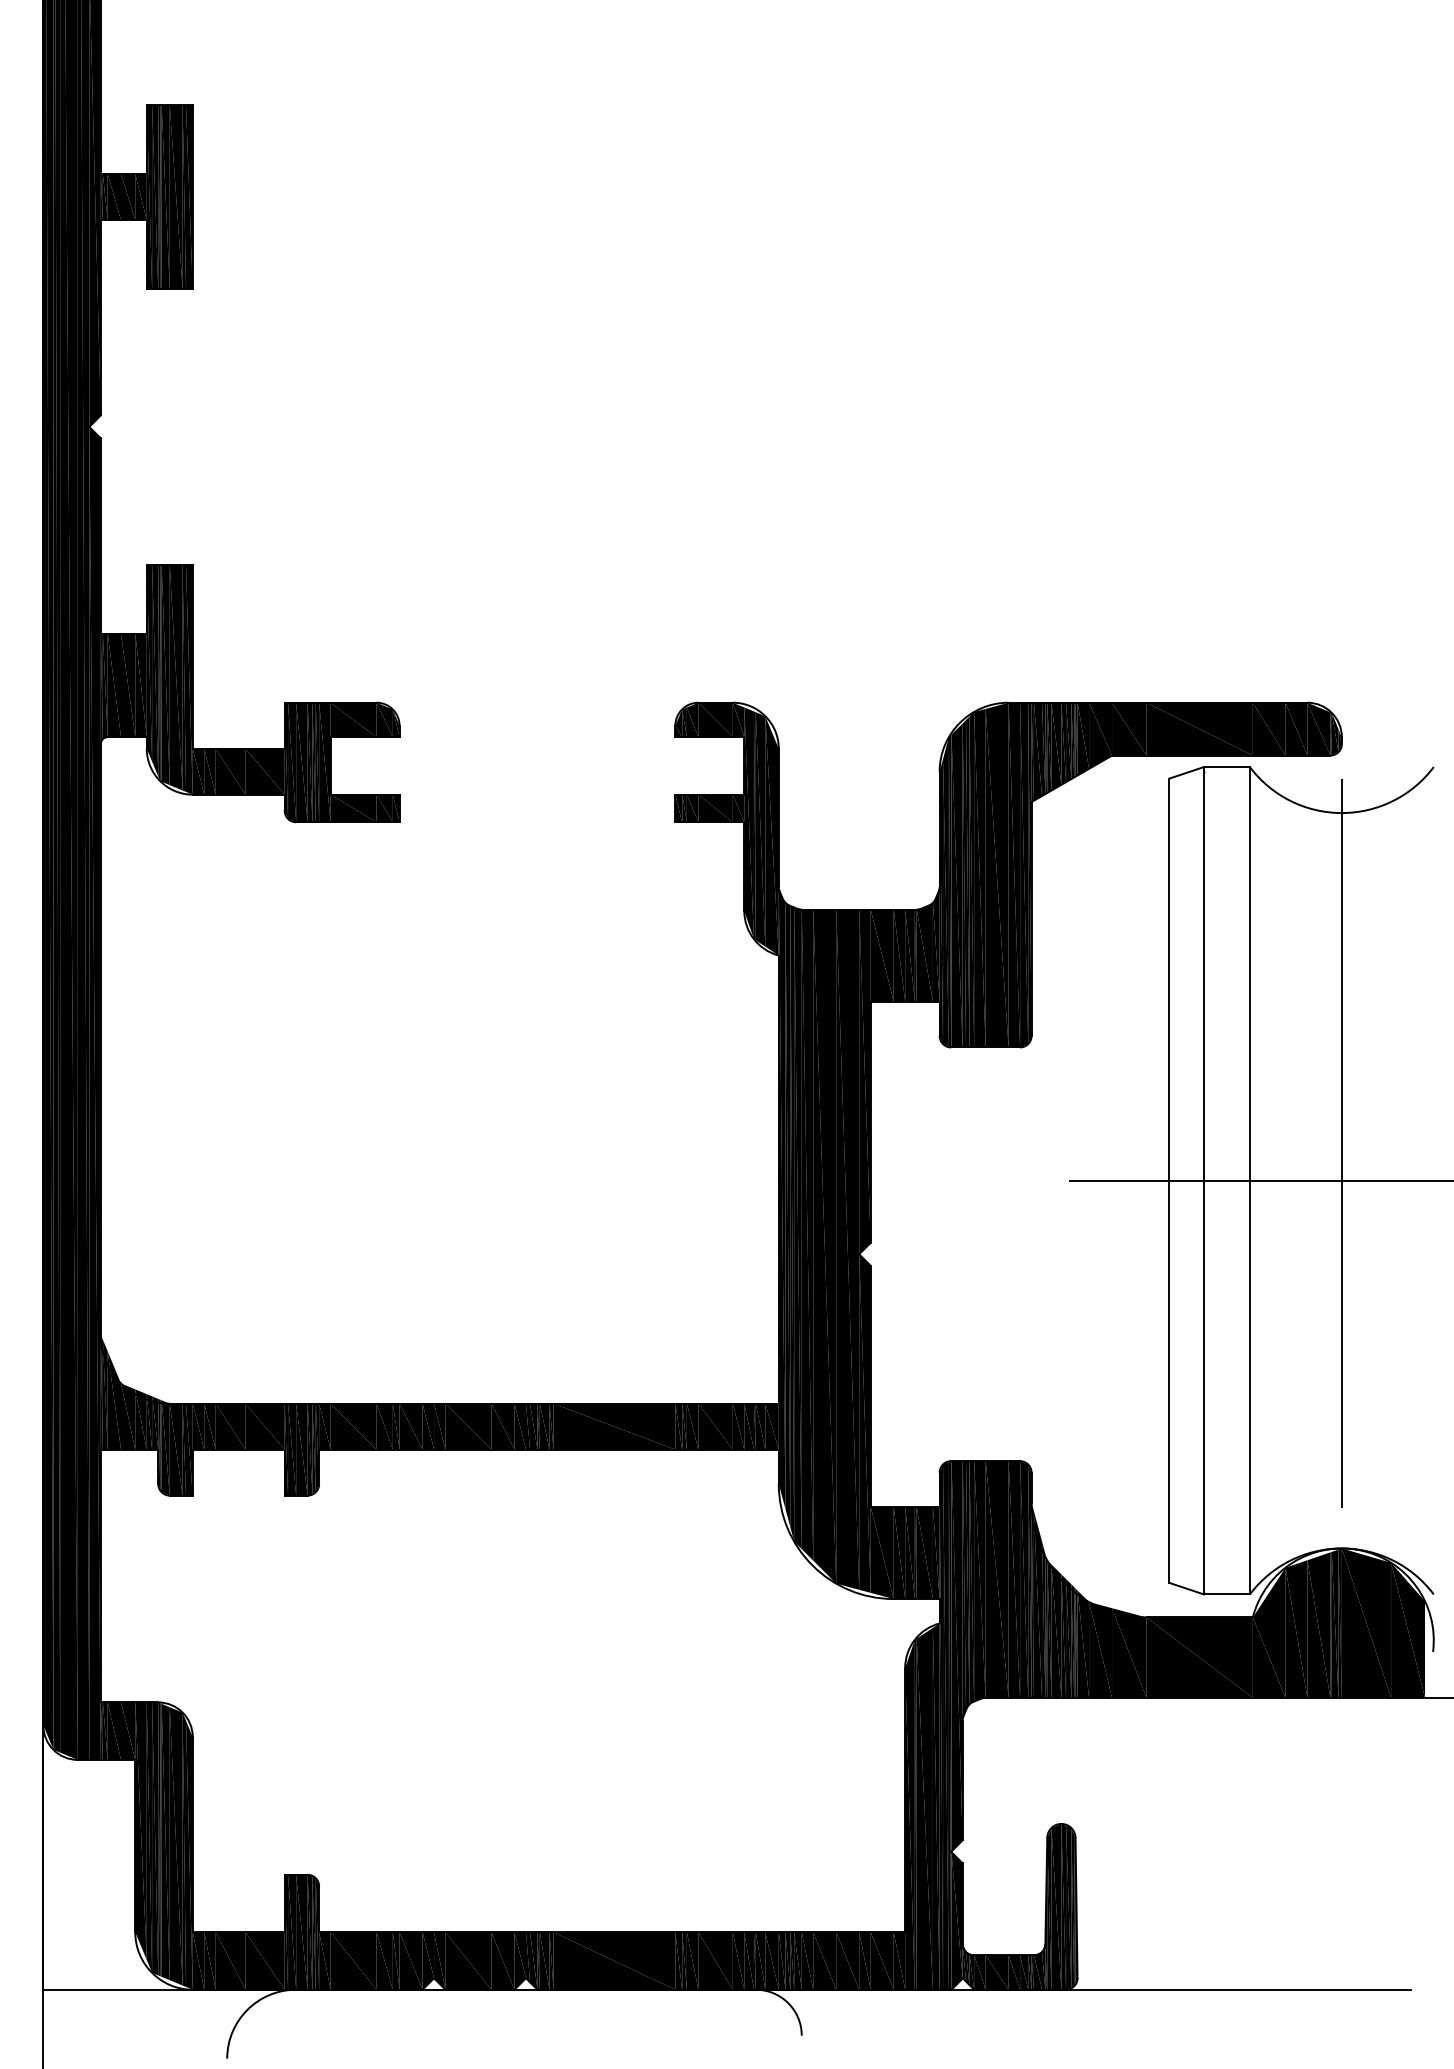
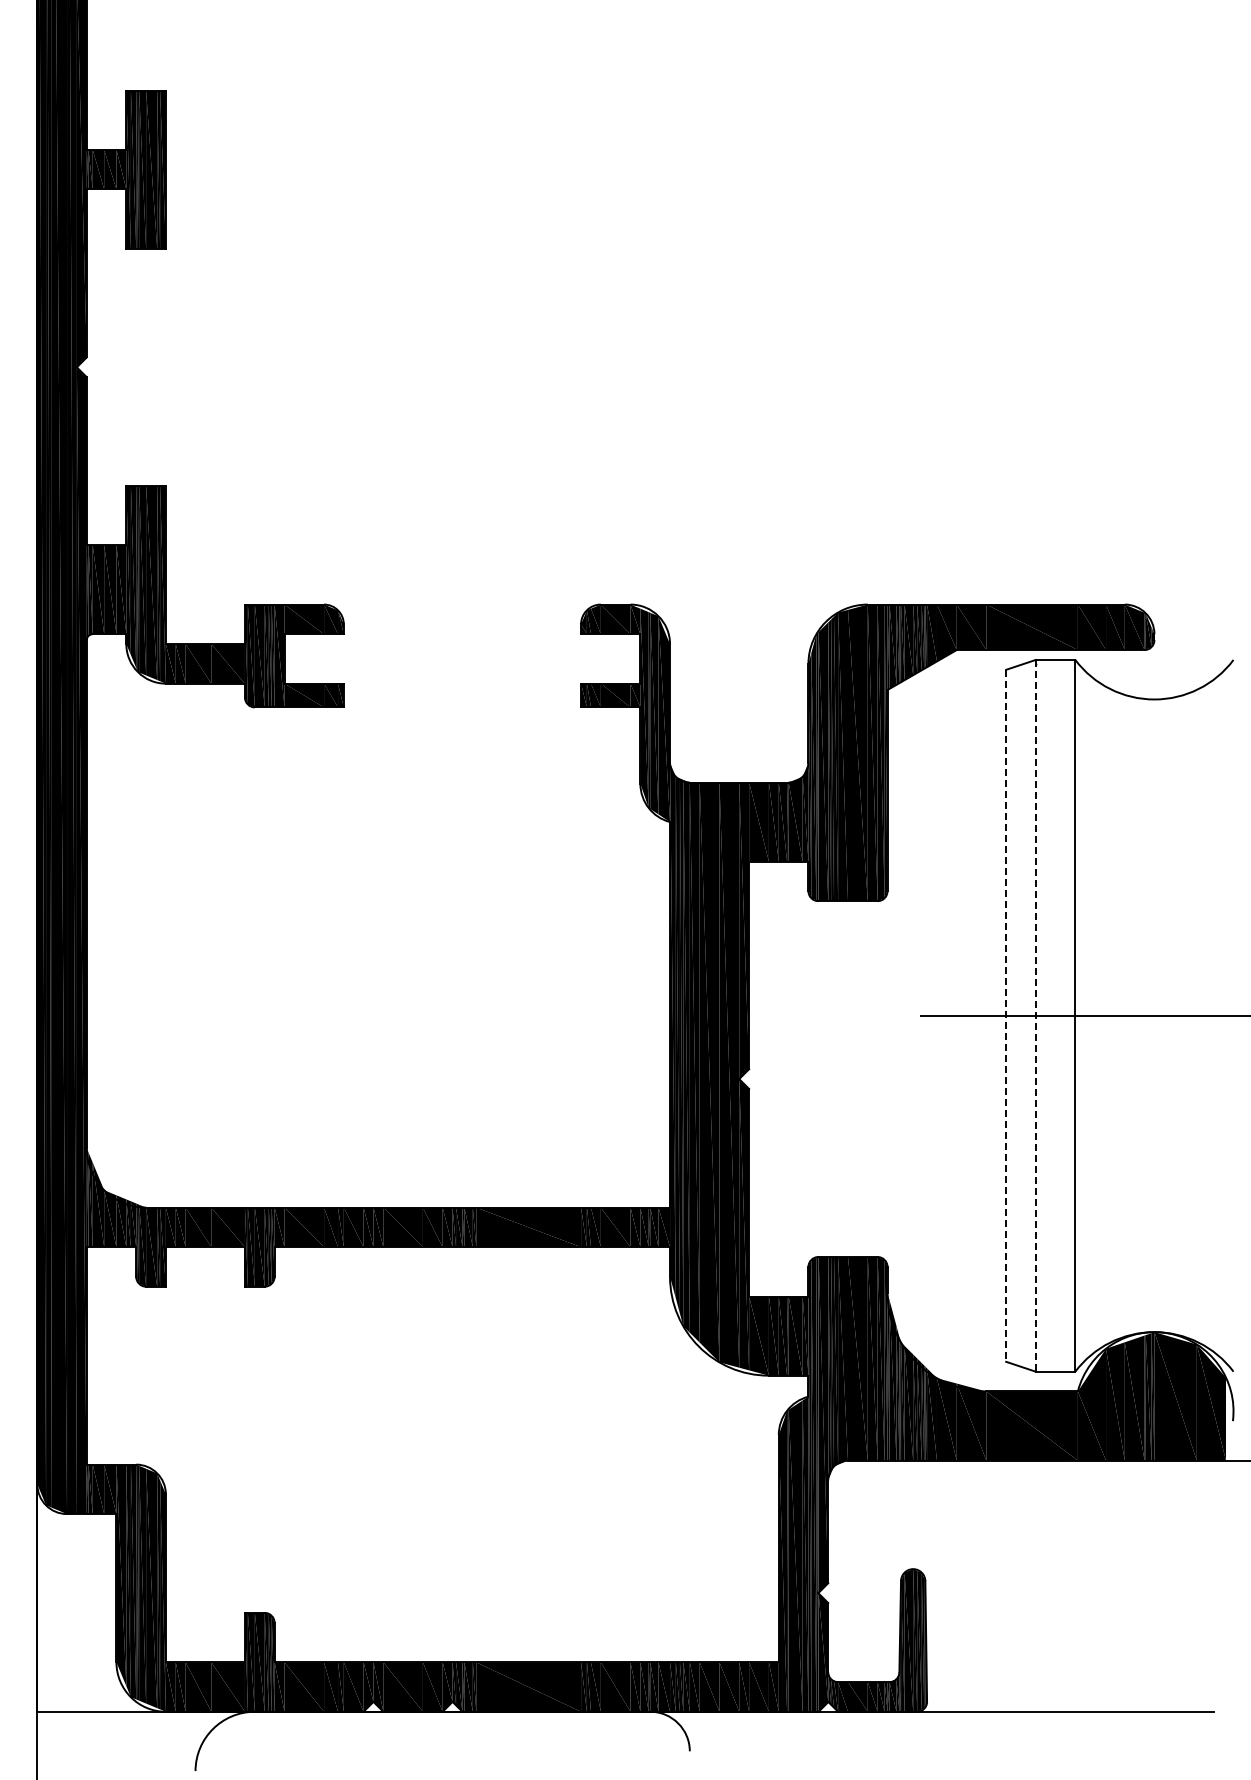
line: (1169, 1180) -> (1006, 1015), solid -> dashed
line: (1203, 1180) -> (1035, 1015), solid -> dashed
line: (1341, 1180) -> (1154, 1015), removed

